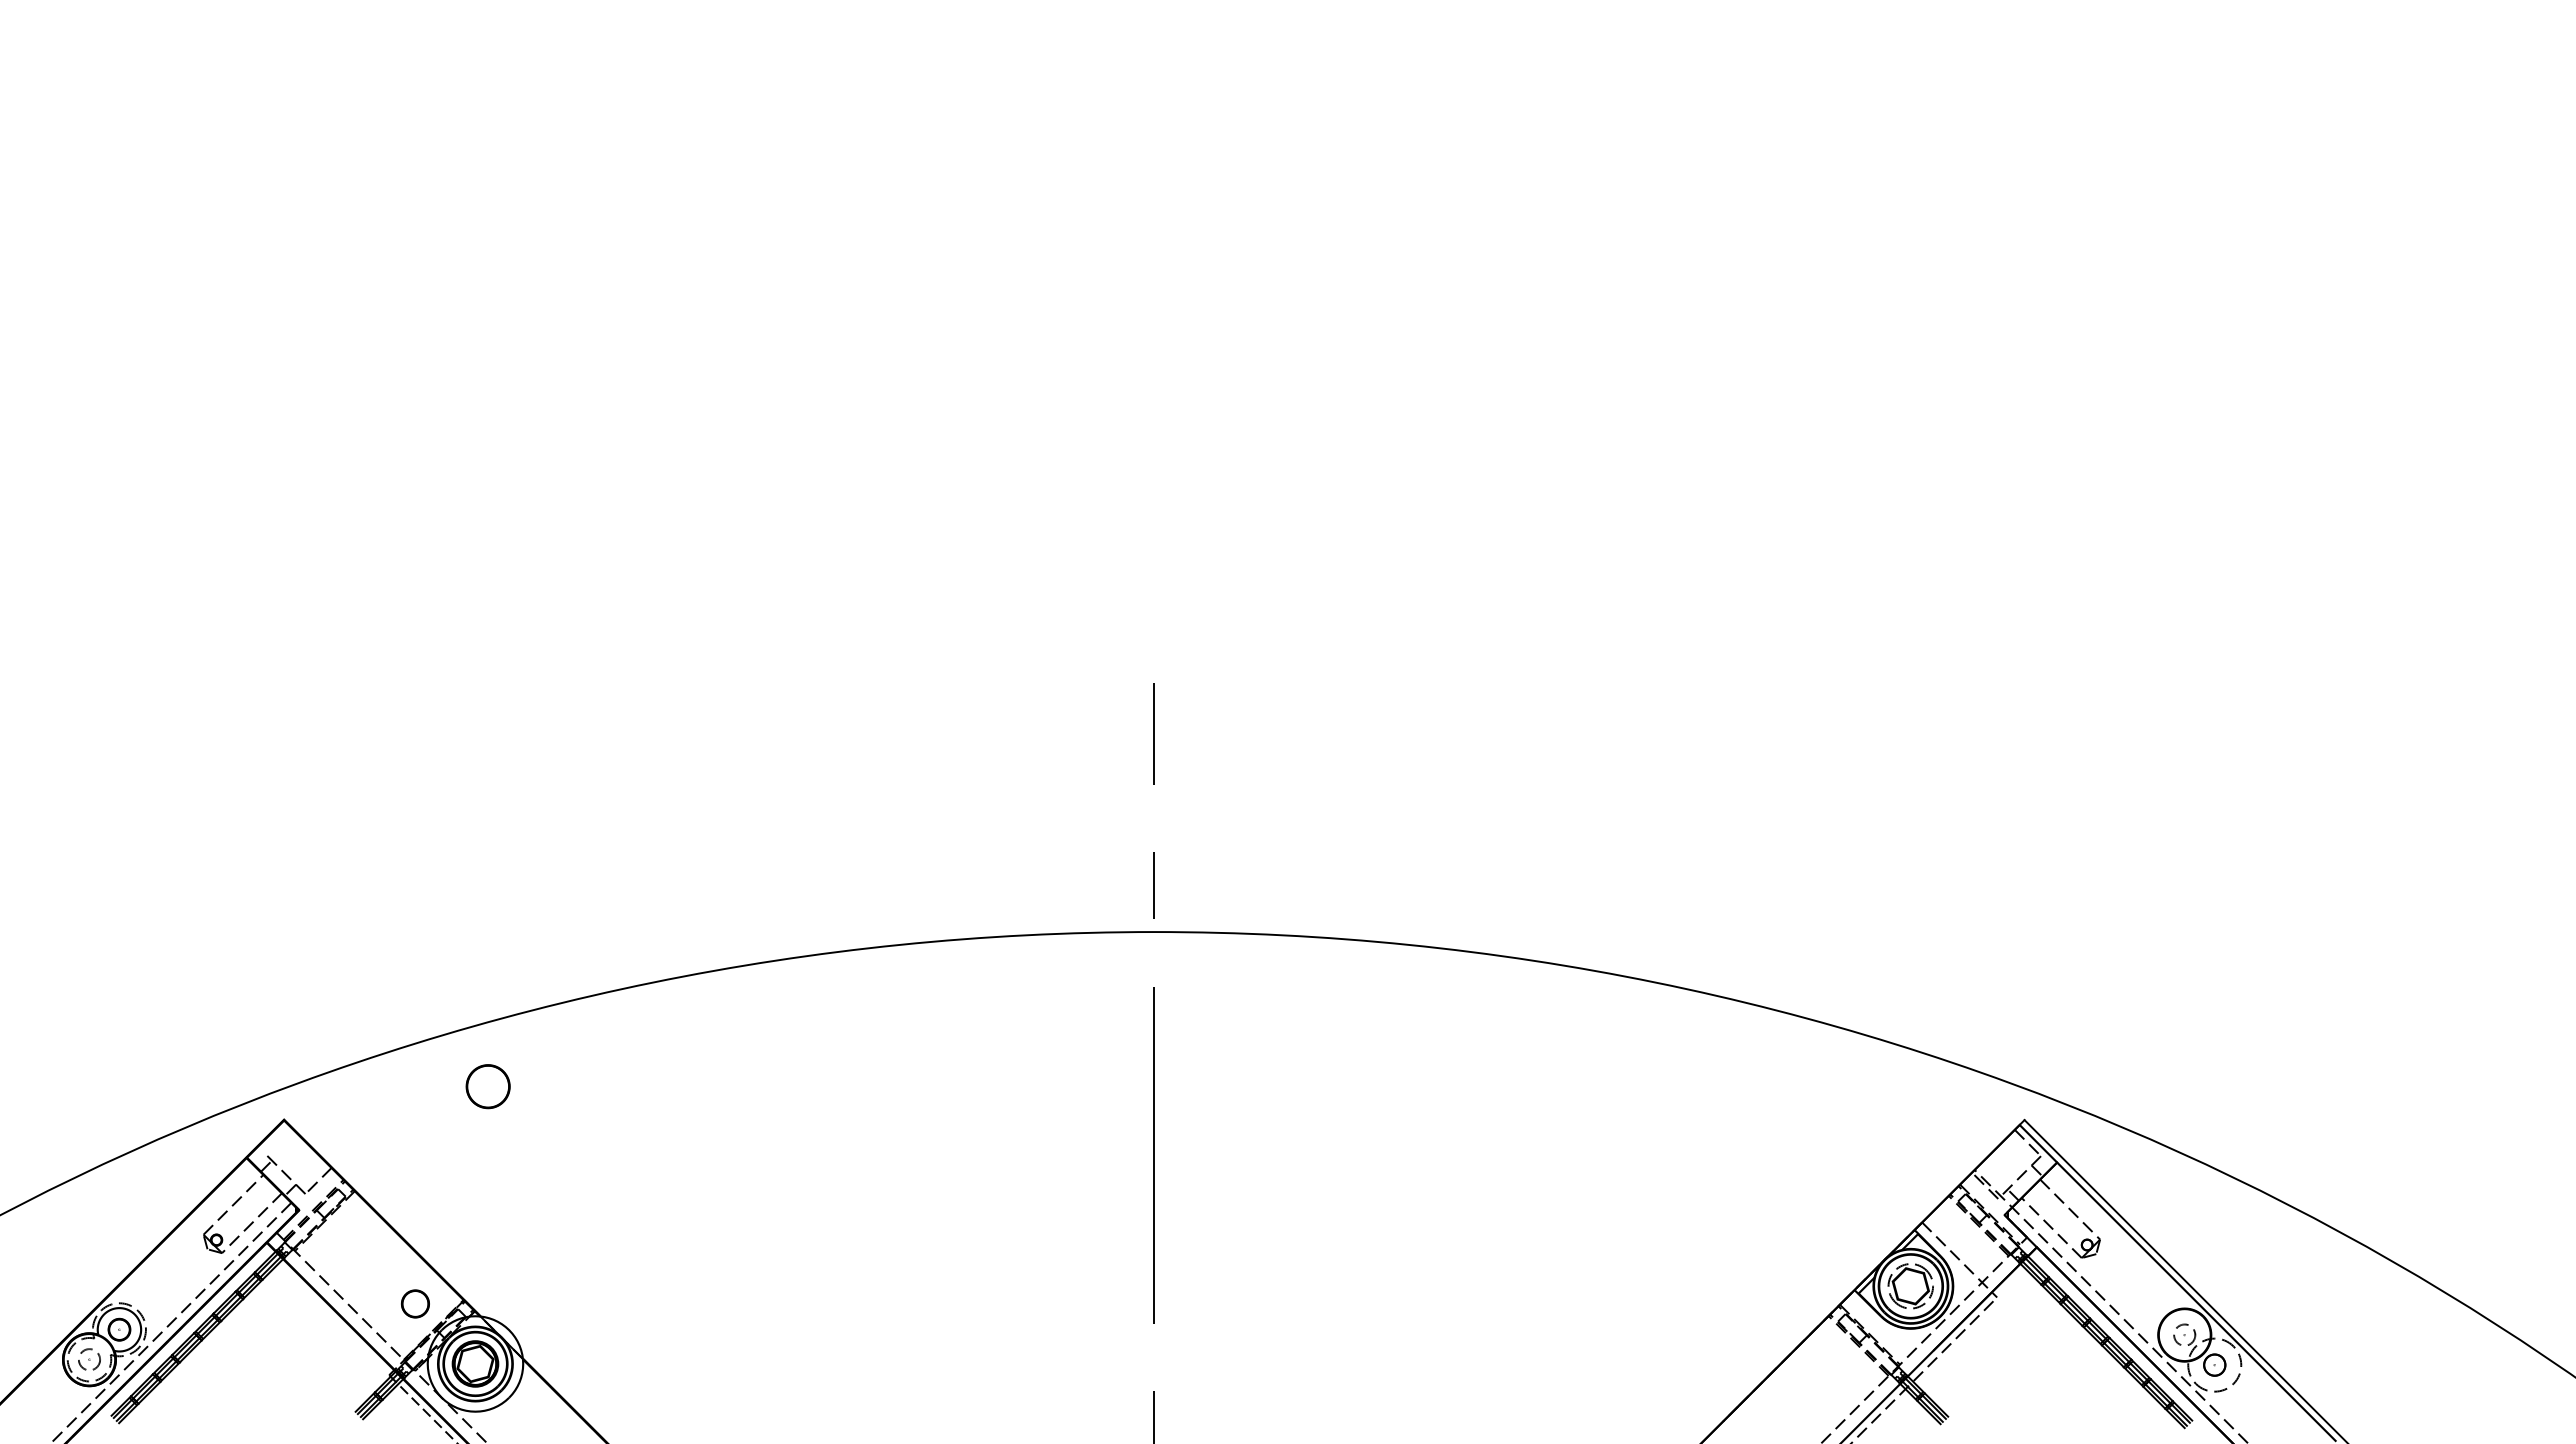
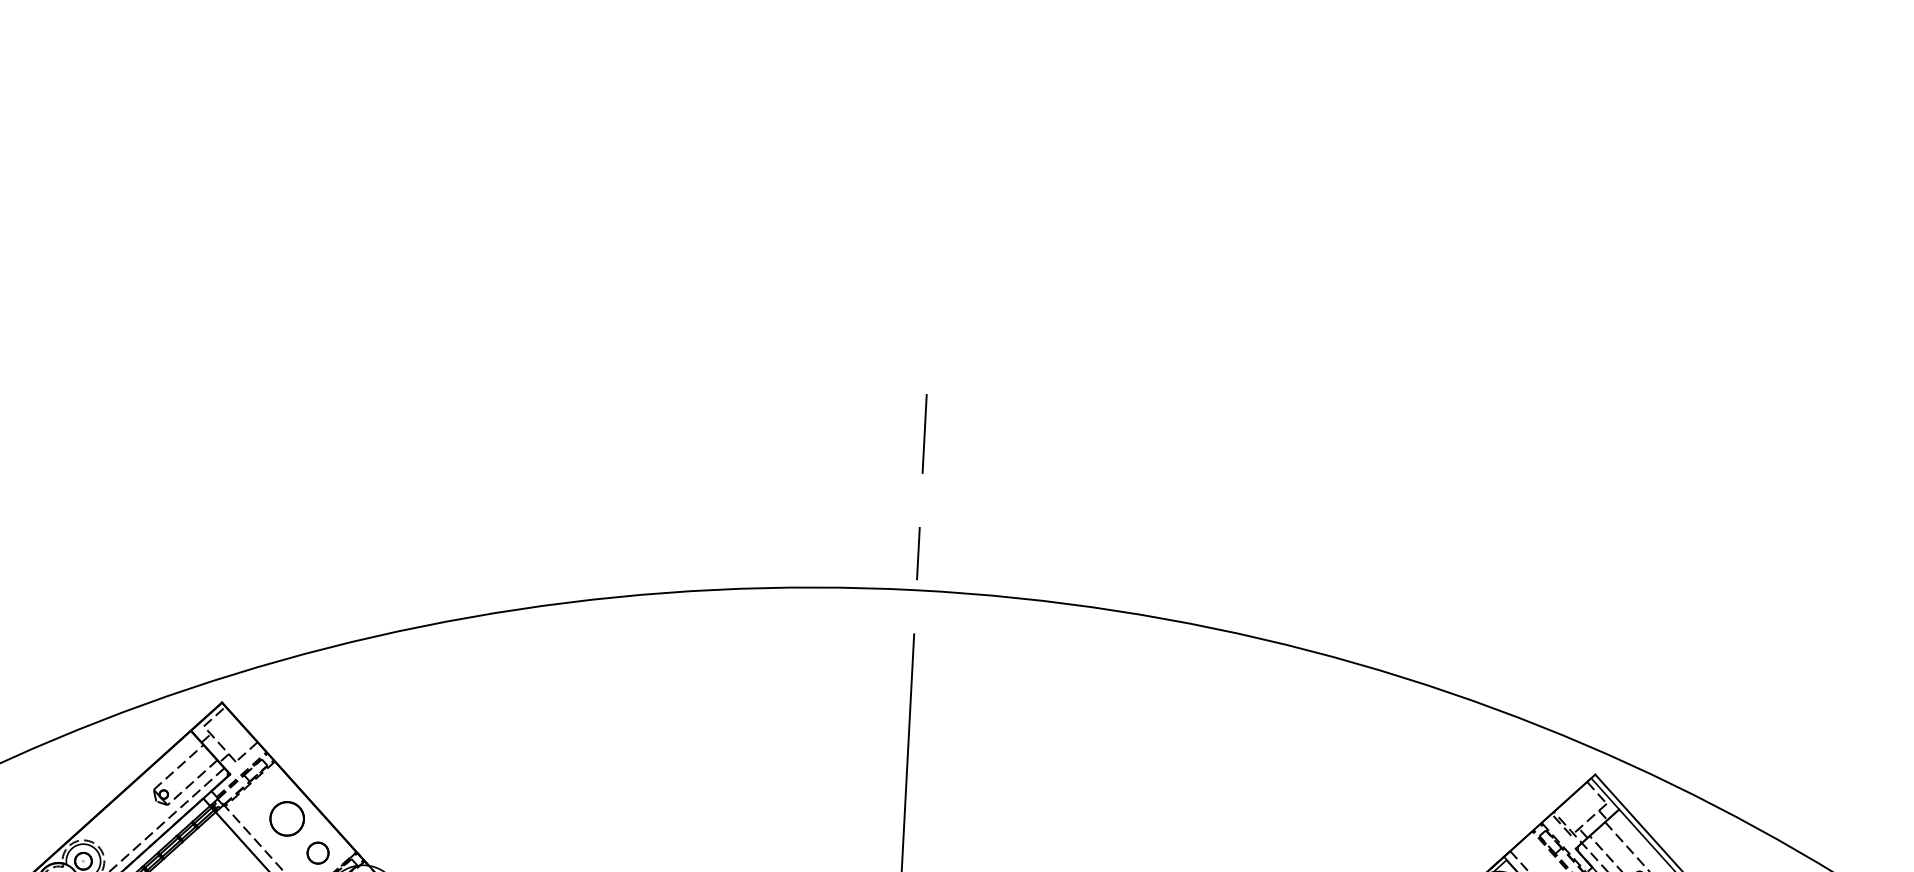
part: (487, 1086) -> (286, 818), moved
line: (275, 1137) -> (214, 716), added

